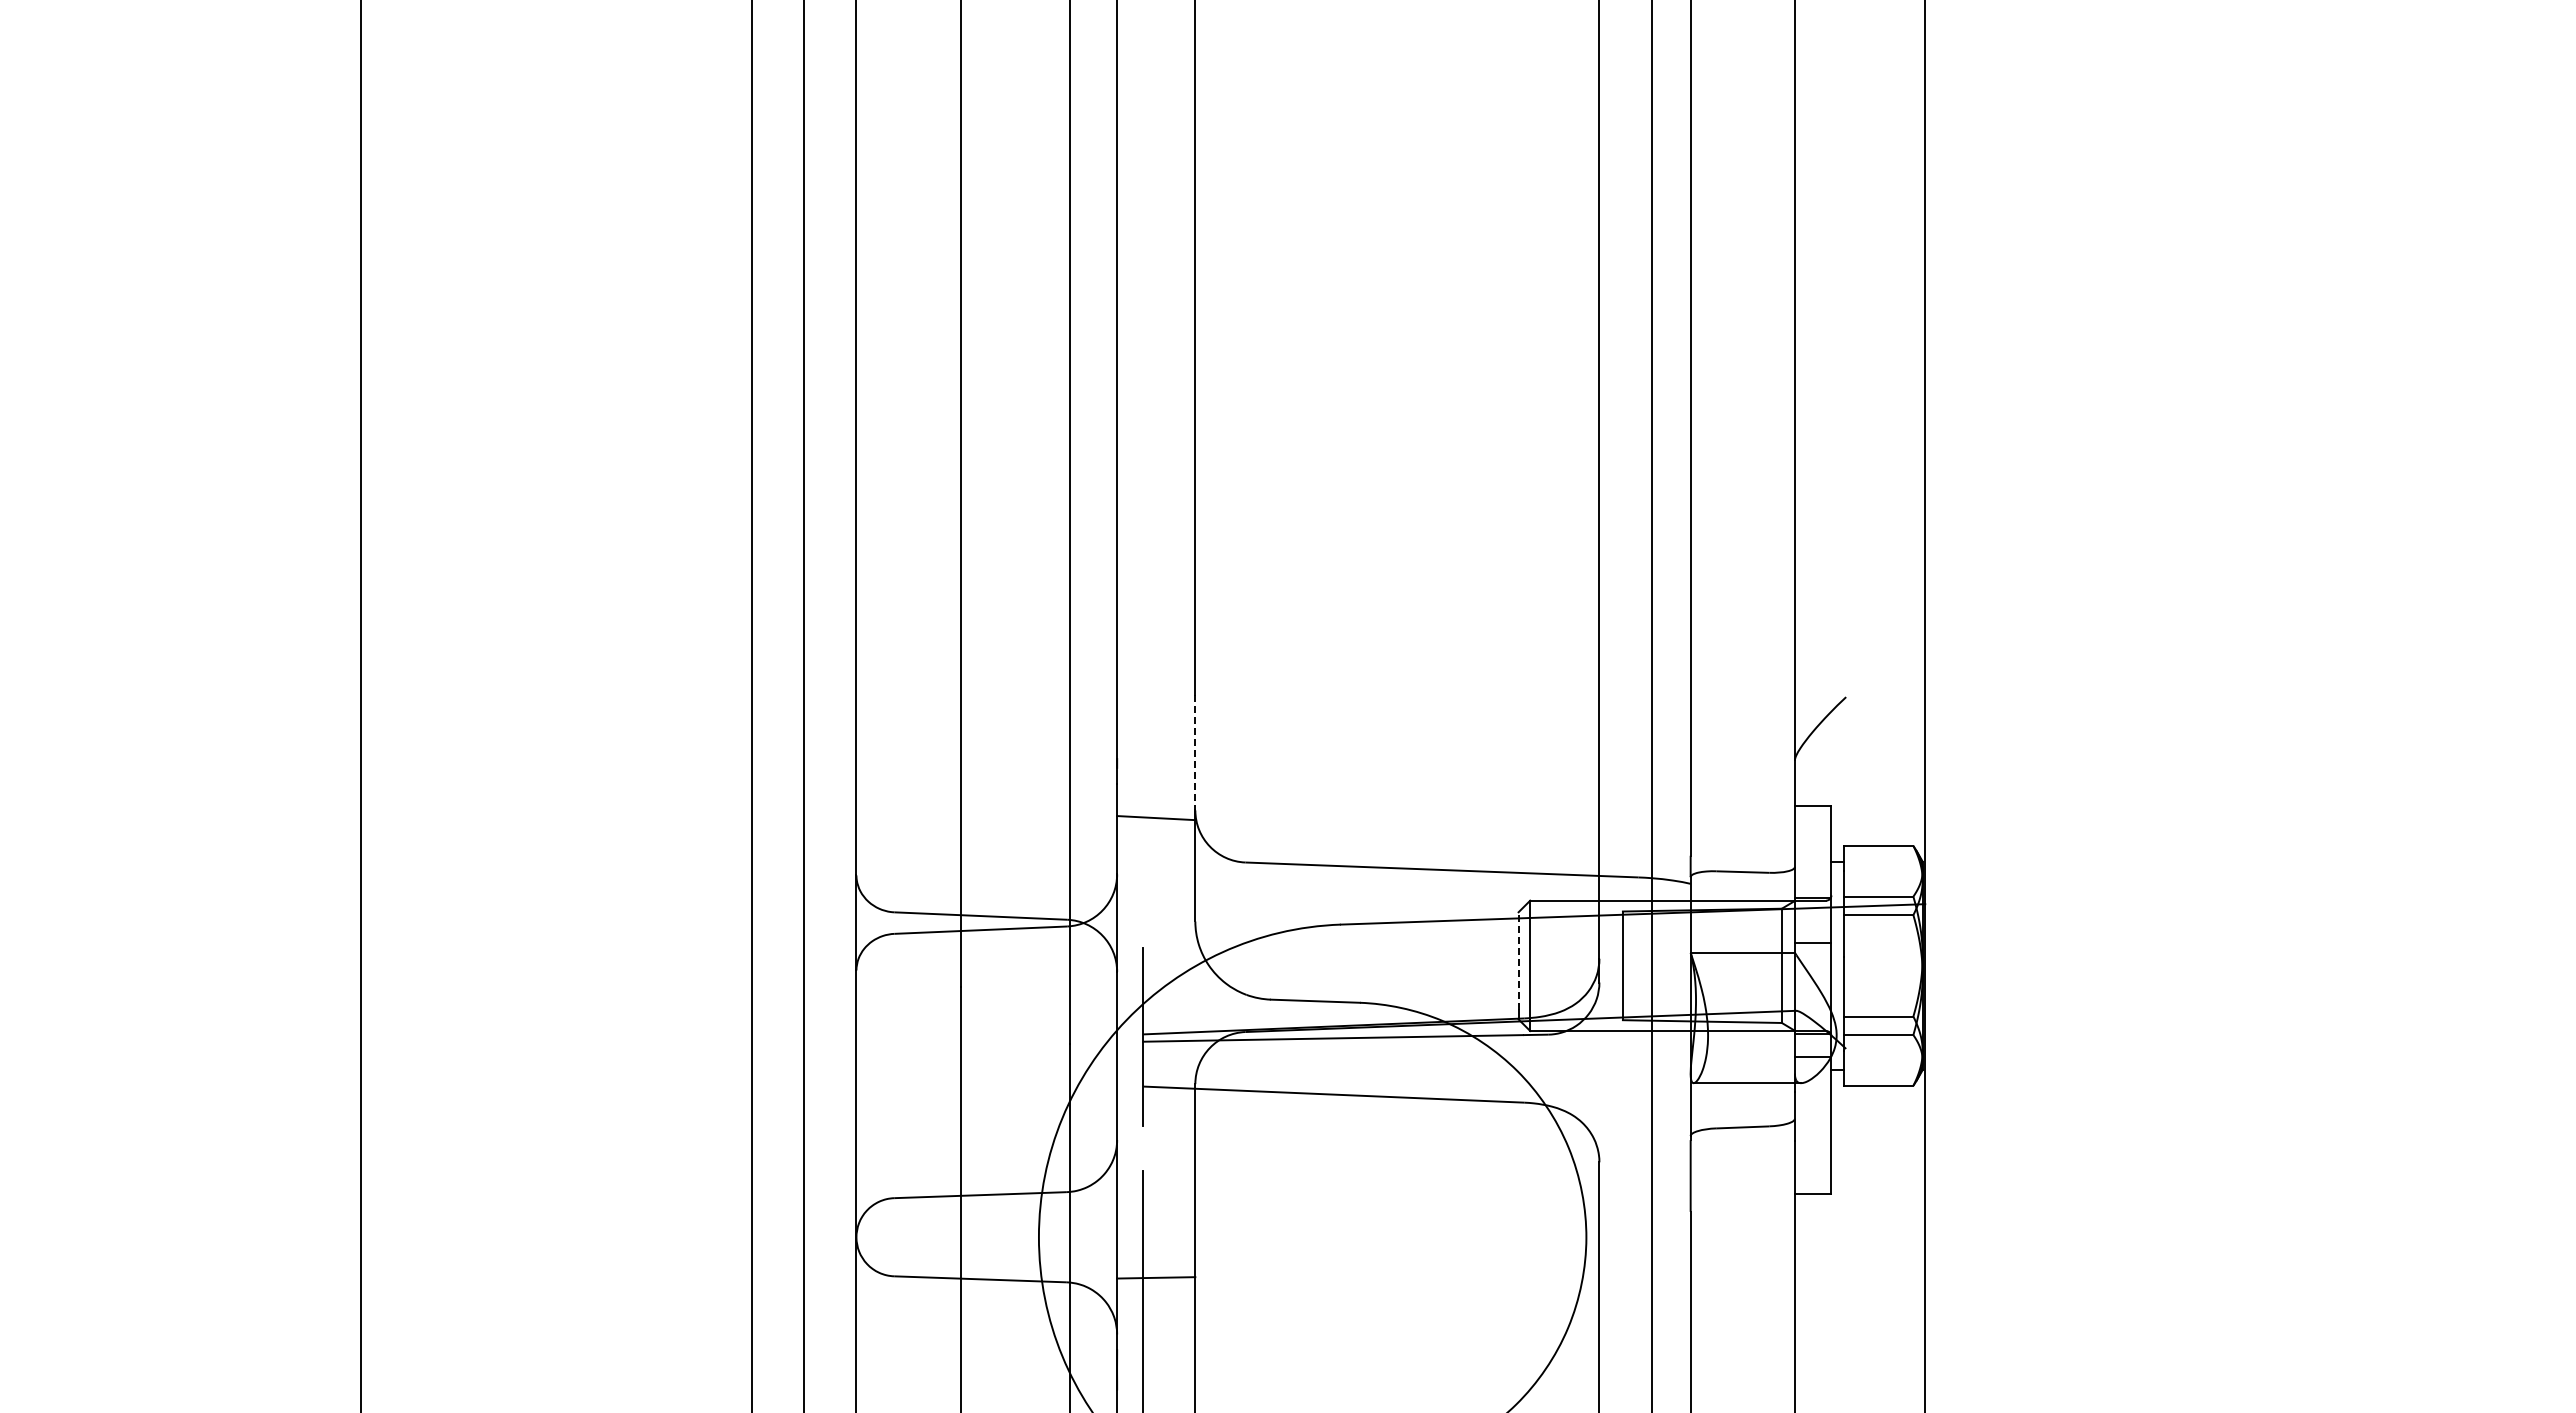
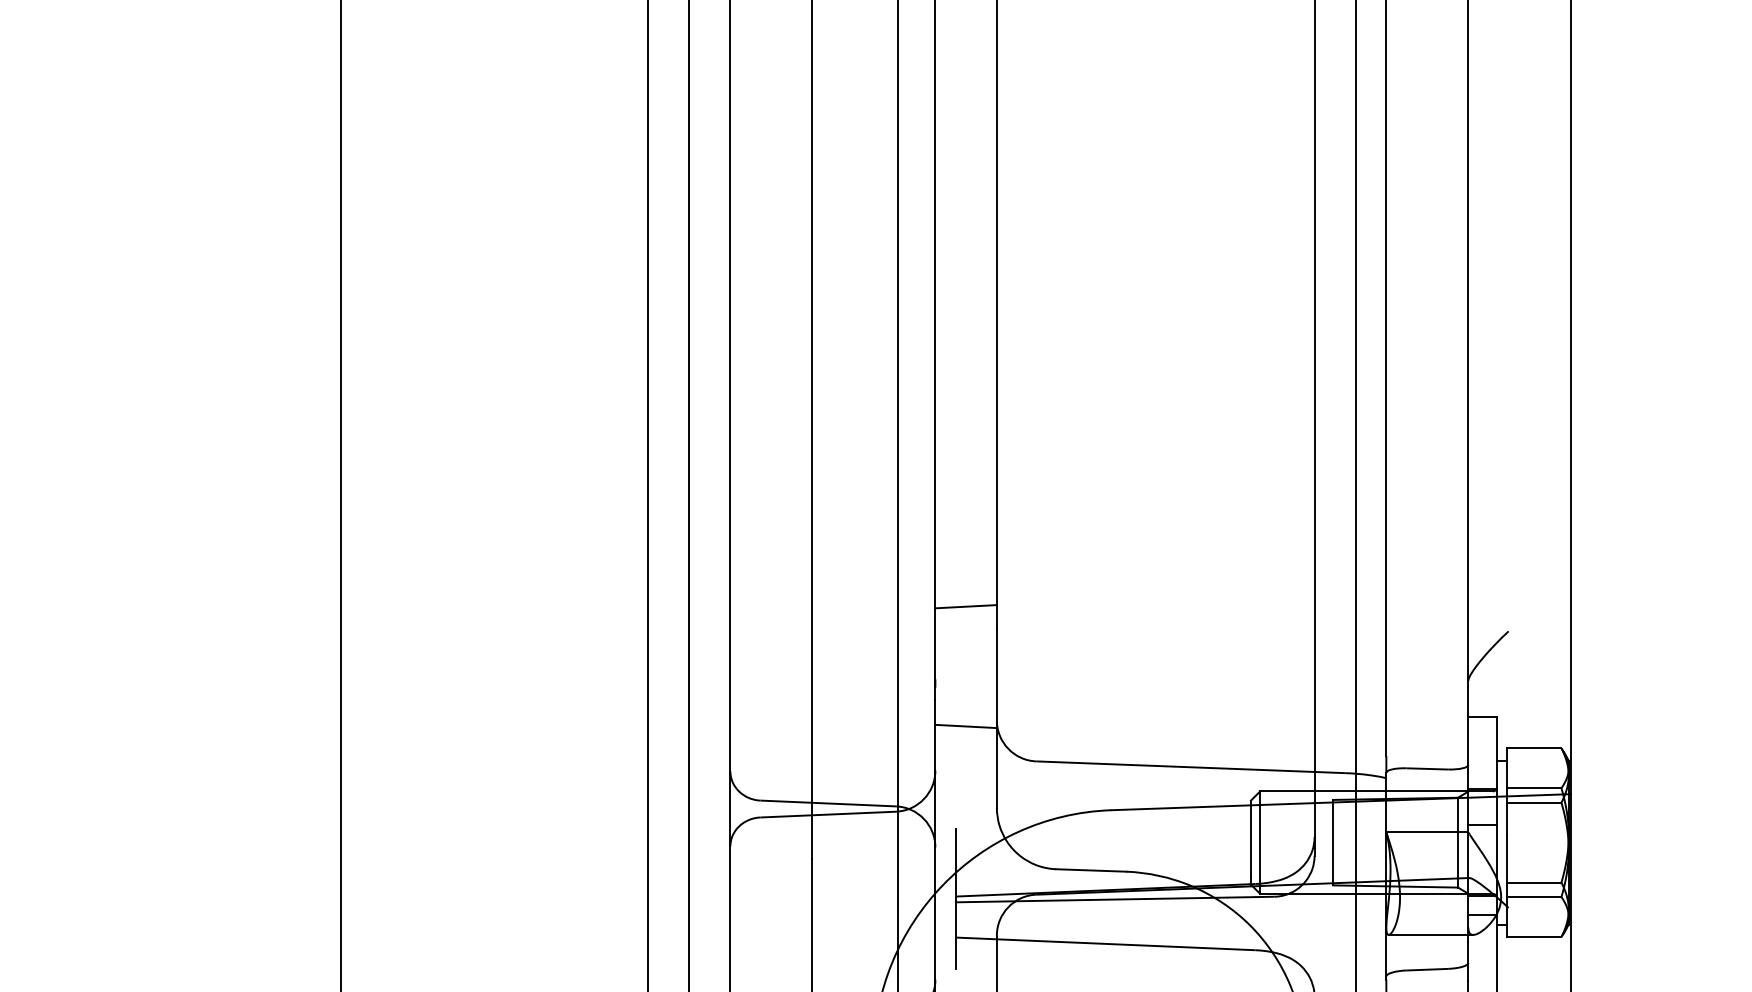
line: (1156, 665) -> (966, 606), added
line: (1195, 752) -> (996, 674), dashed -> solid
line: (1518, 960) -> (1250, 838), dashed -> solid

